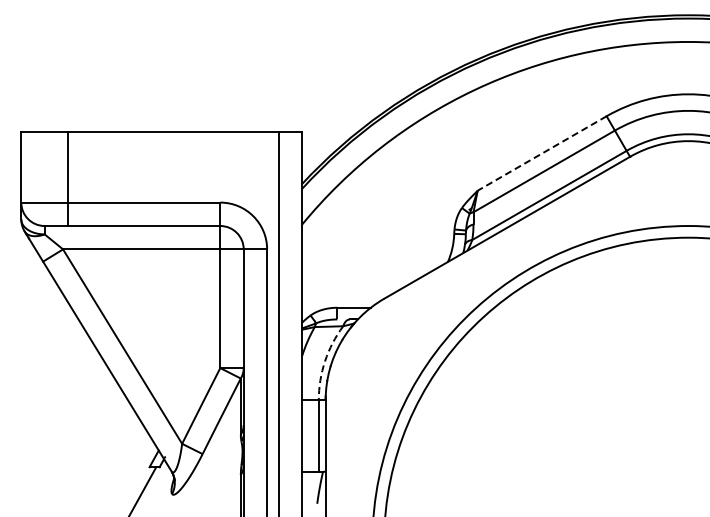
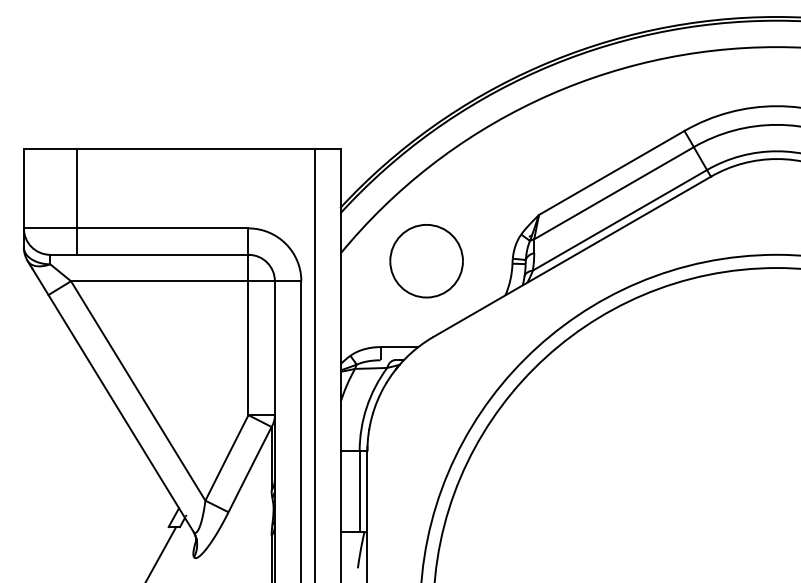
line: (541, 153) -> (610, 172), dashed -> solid
part: (378, 231) -> (427, 261), added
arc: (325, 361) -> (367, 407), dashed -> solid

